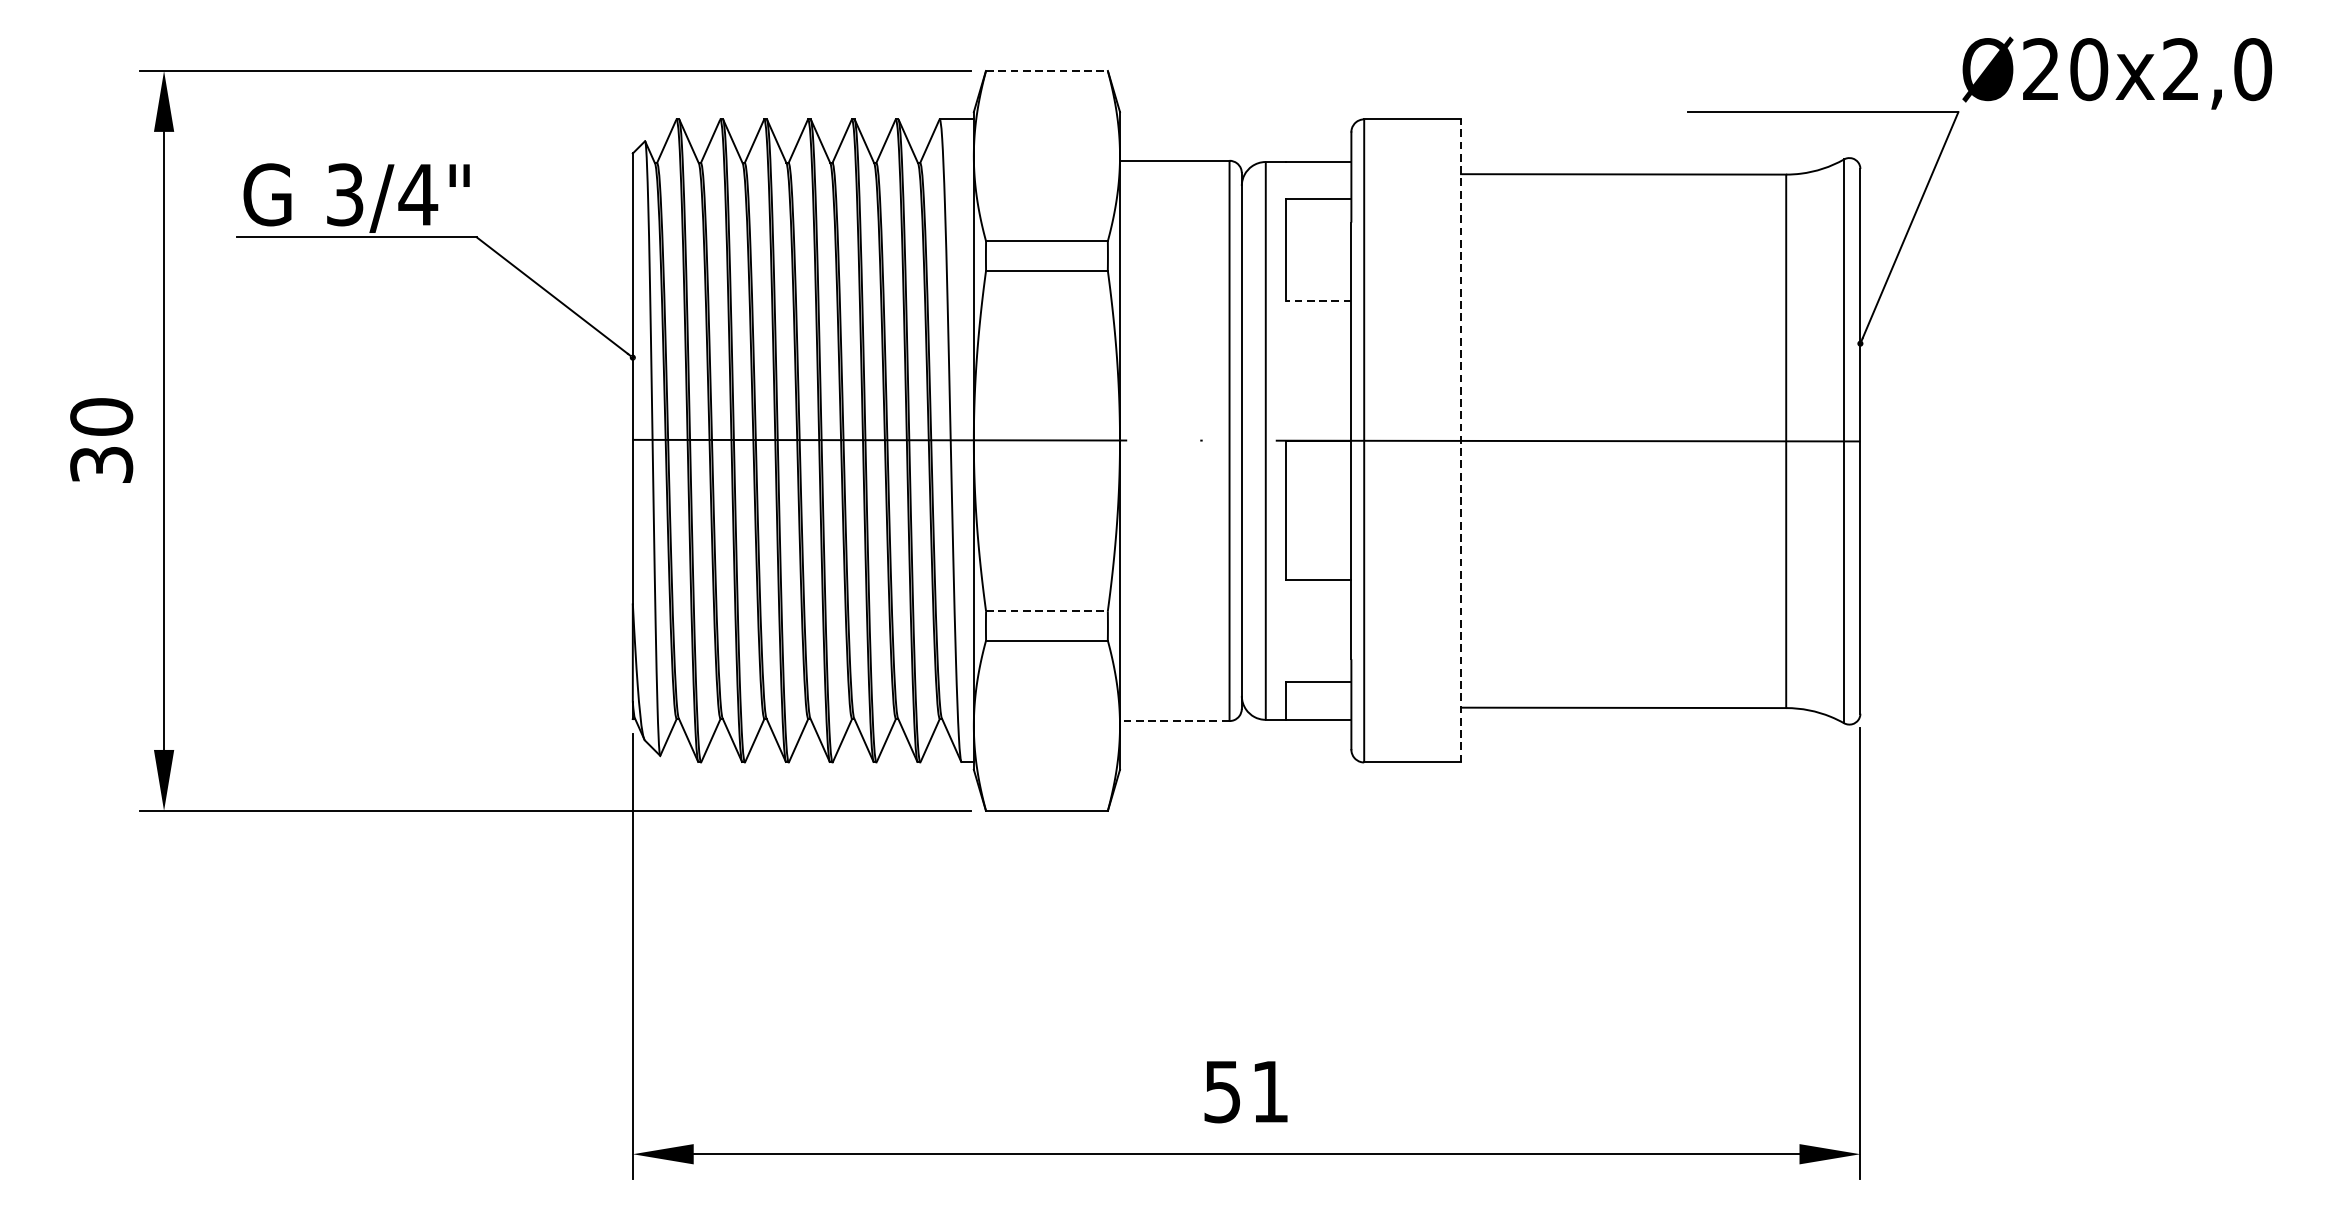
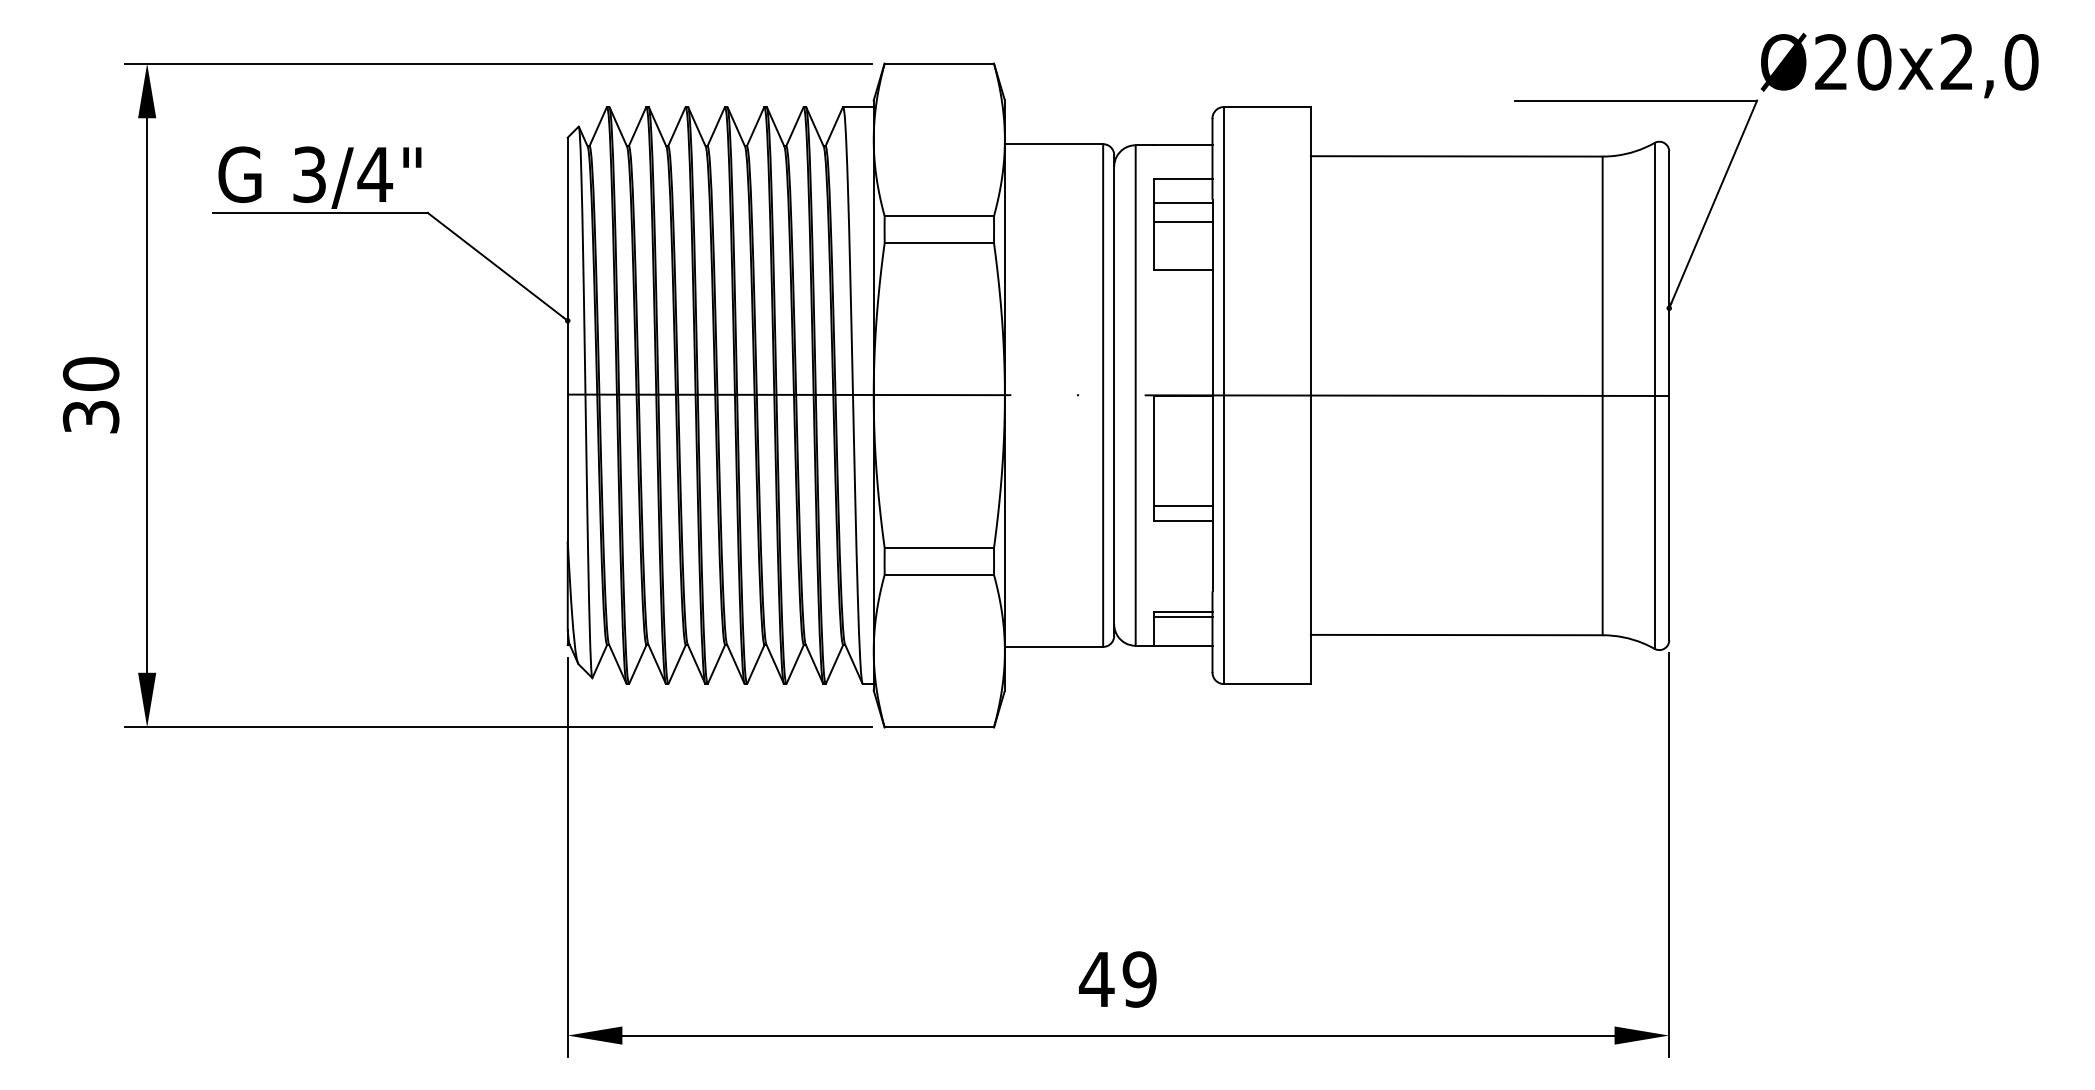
line: (1047, 70) -> (939, 63), dashed -> solid
line: (1317, 226) -> (1182, 203), added
line: (1317, 246) -> (1182, 221), added
line: (1317, 301) -> (1182, 270), dashed -> solid
line: (1460, 440) -> (1310, 395), dashed -> solid
line: (1317, 564) -> (1182, 506), added
line: (1047, 611) -> (939, 548), dashed -> solid
line: (1317, 688) -> (1182, 617), added
line: (1174, 720) -> (1053, 646), dashed -> solid
text: (1245, 1091) -> (1117, 979), 51 -> 49

